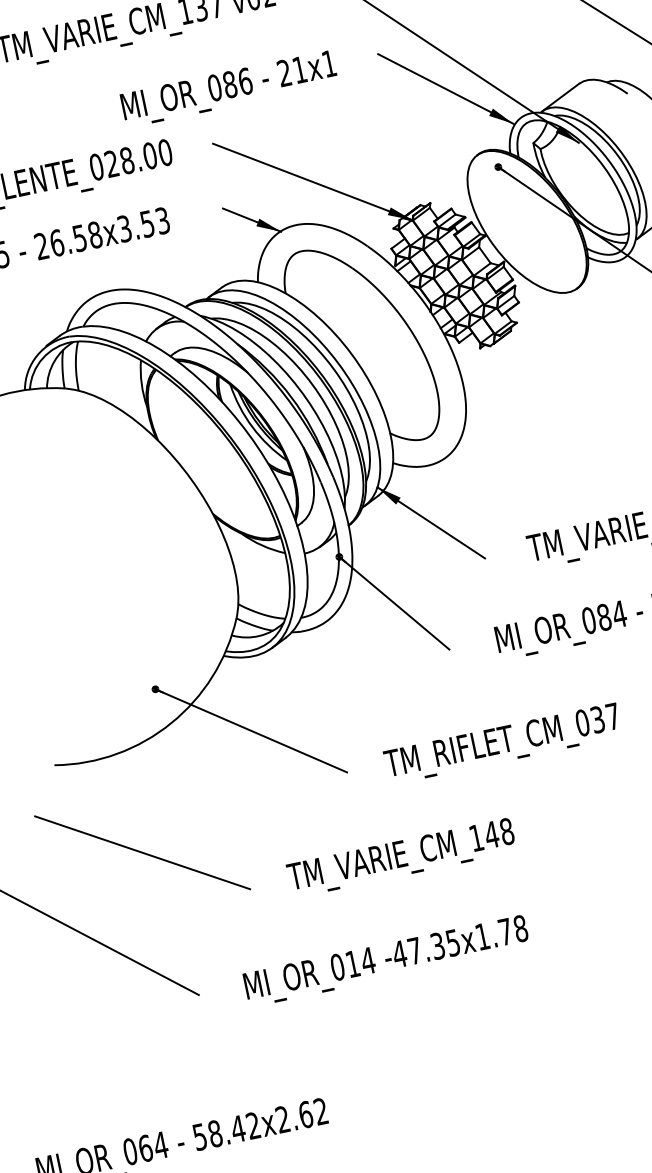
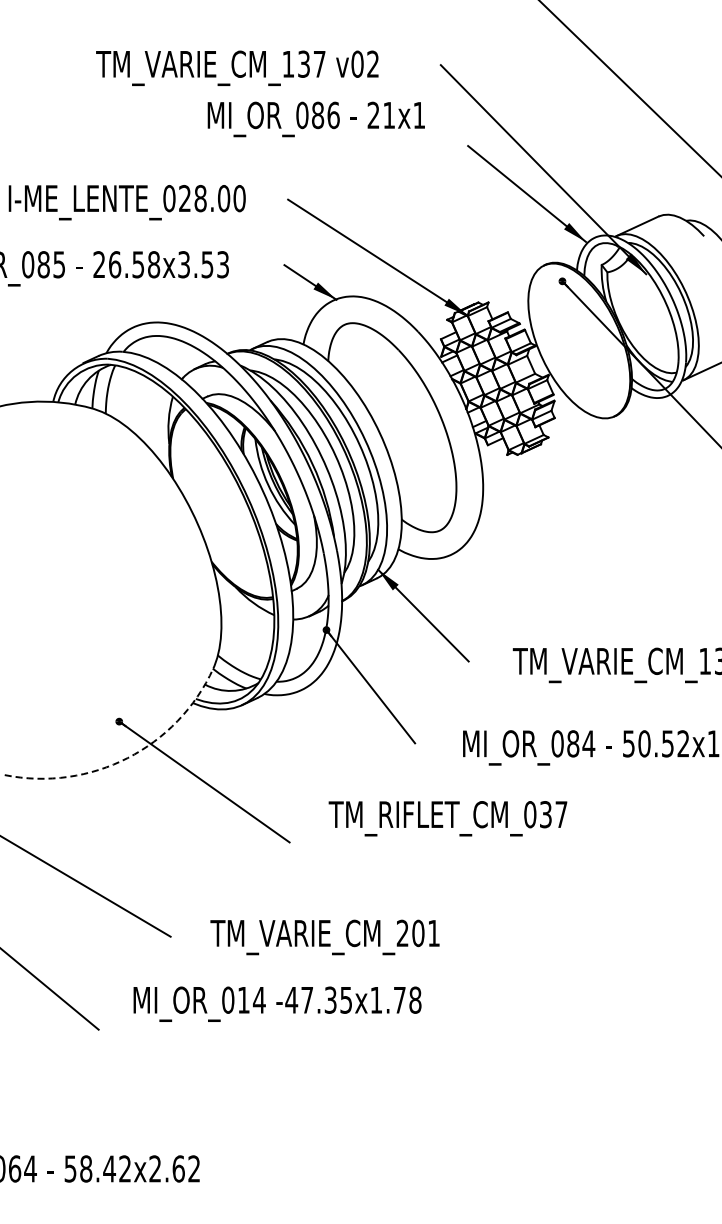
text: (228, 89) -> (315, 119), moved
arc: (171, 723) -> (127, 758), solid -> dashed
text: (502, 743) -> (447, 818), moved
text: (491, 834) -> (418, 933), TM_VARIE_CM_148 -> TM_VARIE_CM_201
text: (386, 960) -> (277, 1003), moved

